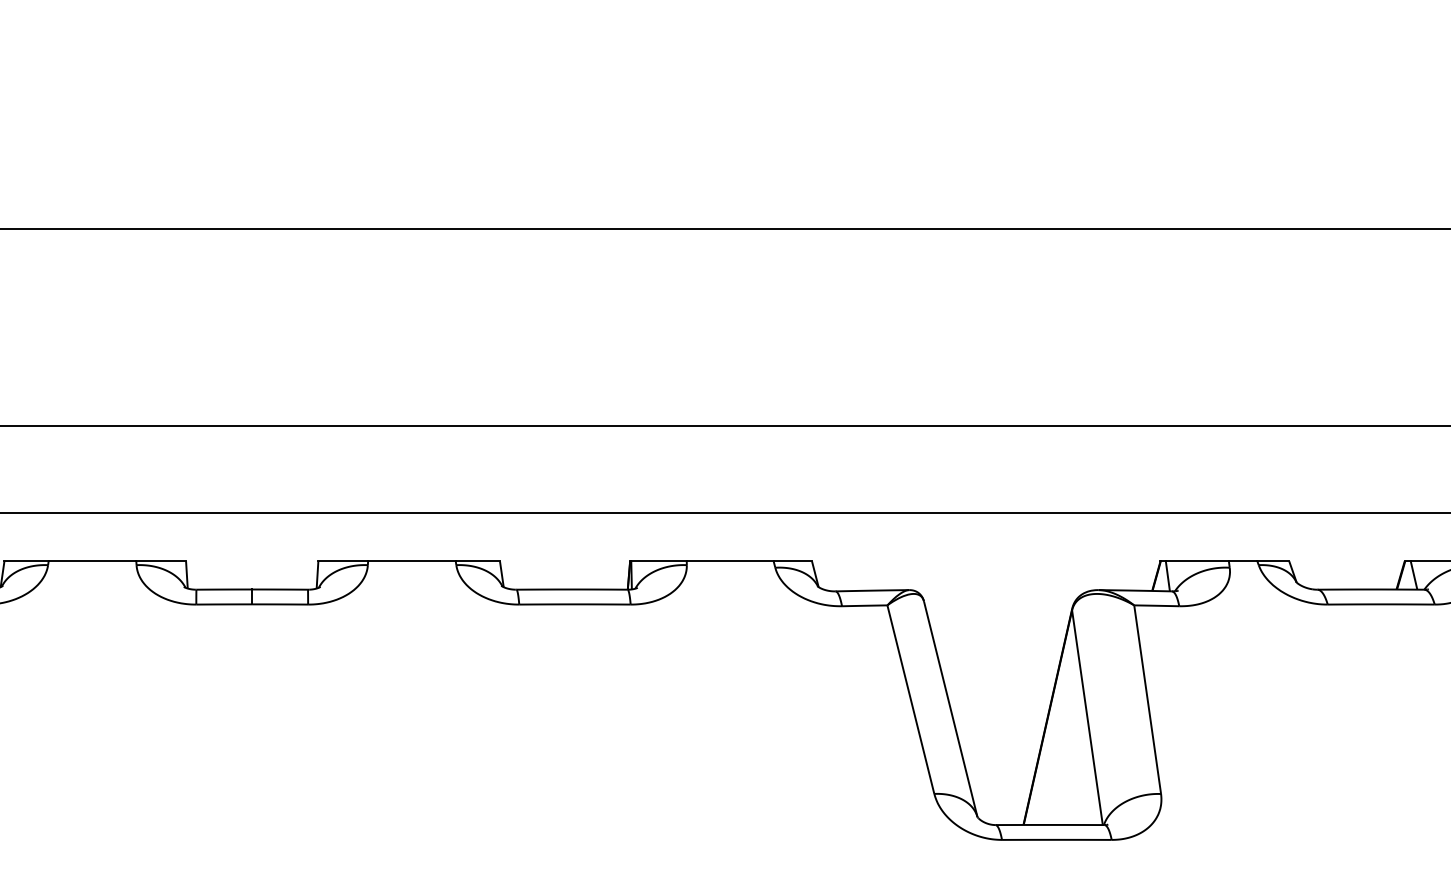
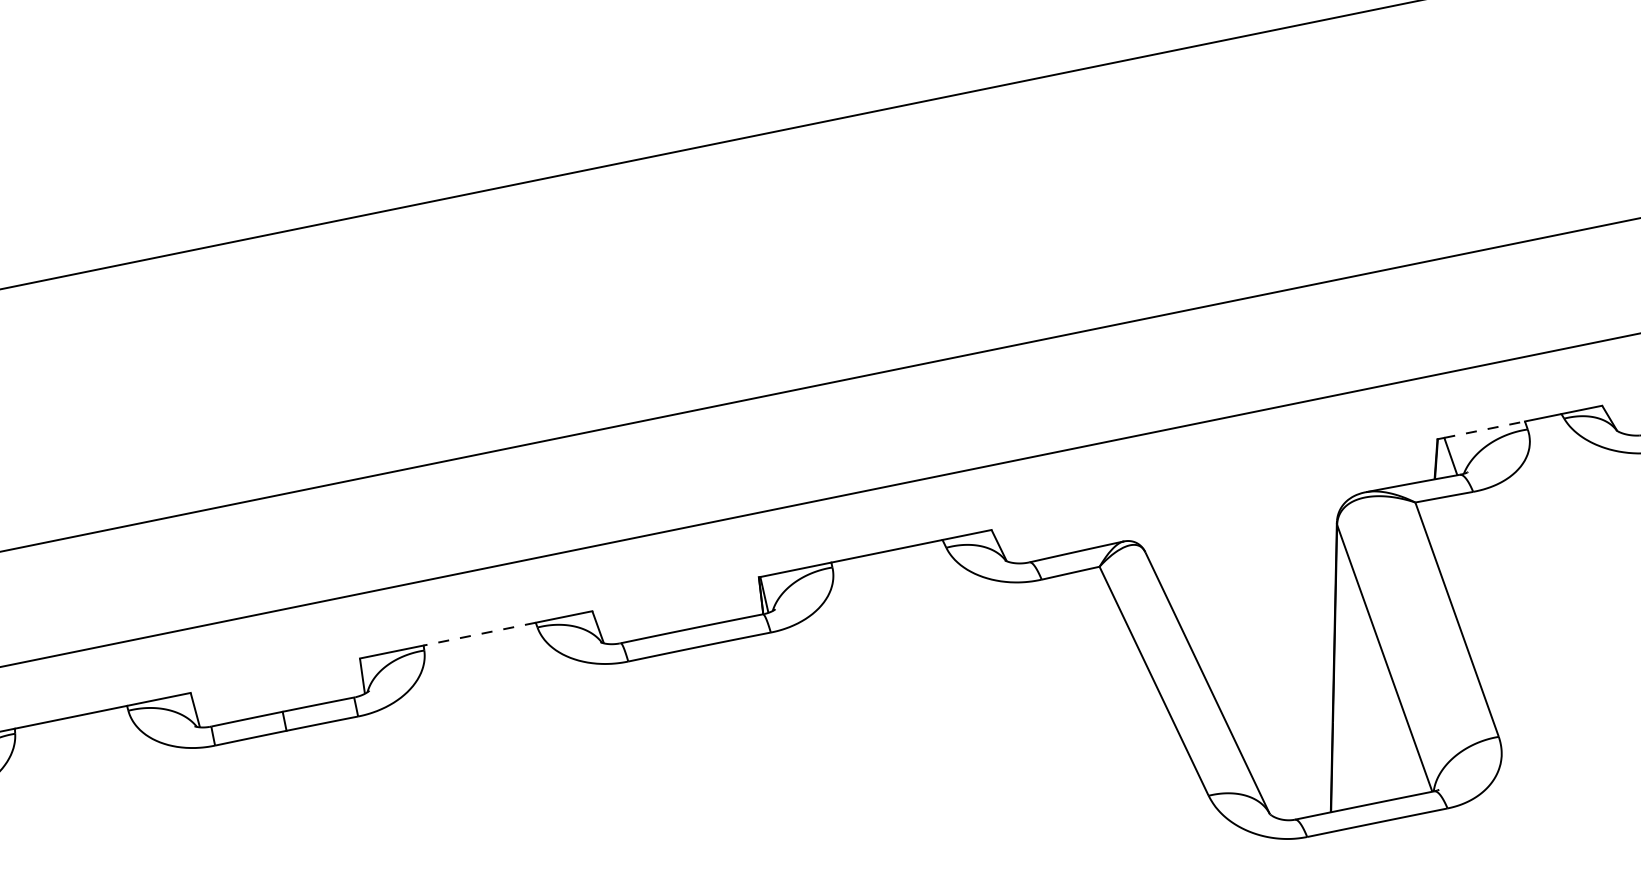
line: (411, 561) -> (479, 634), solid -> dashed
line: (1197, 561) -> (1484, 429), solid -> dashed

